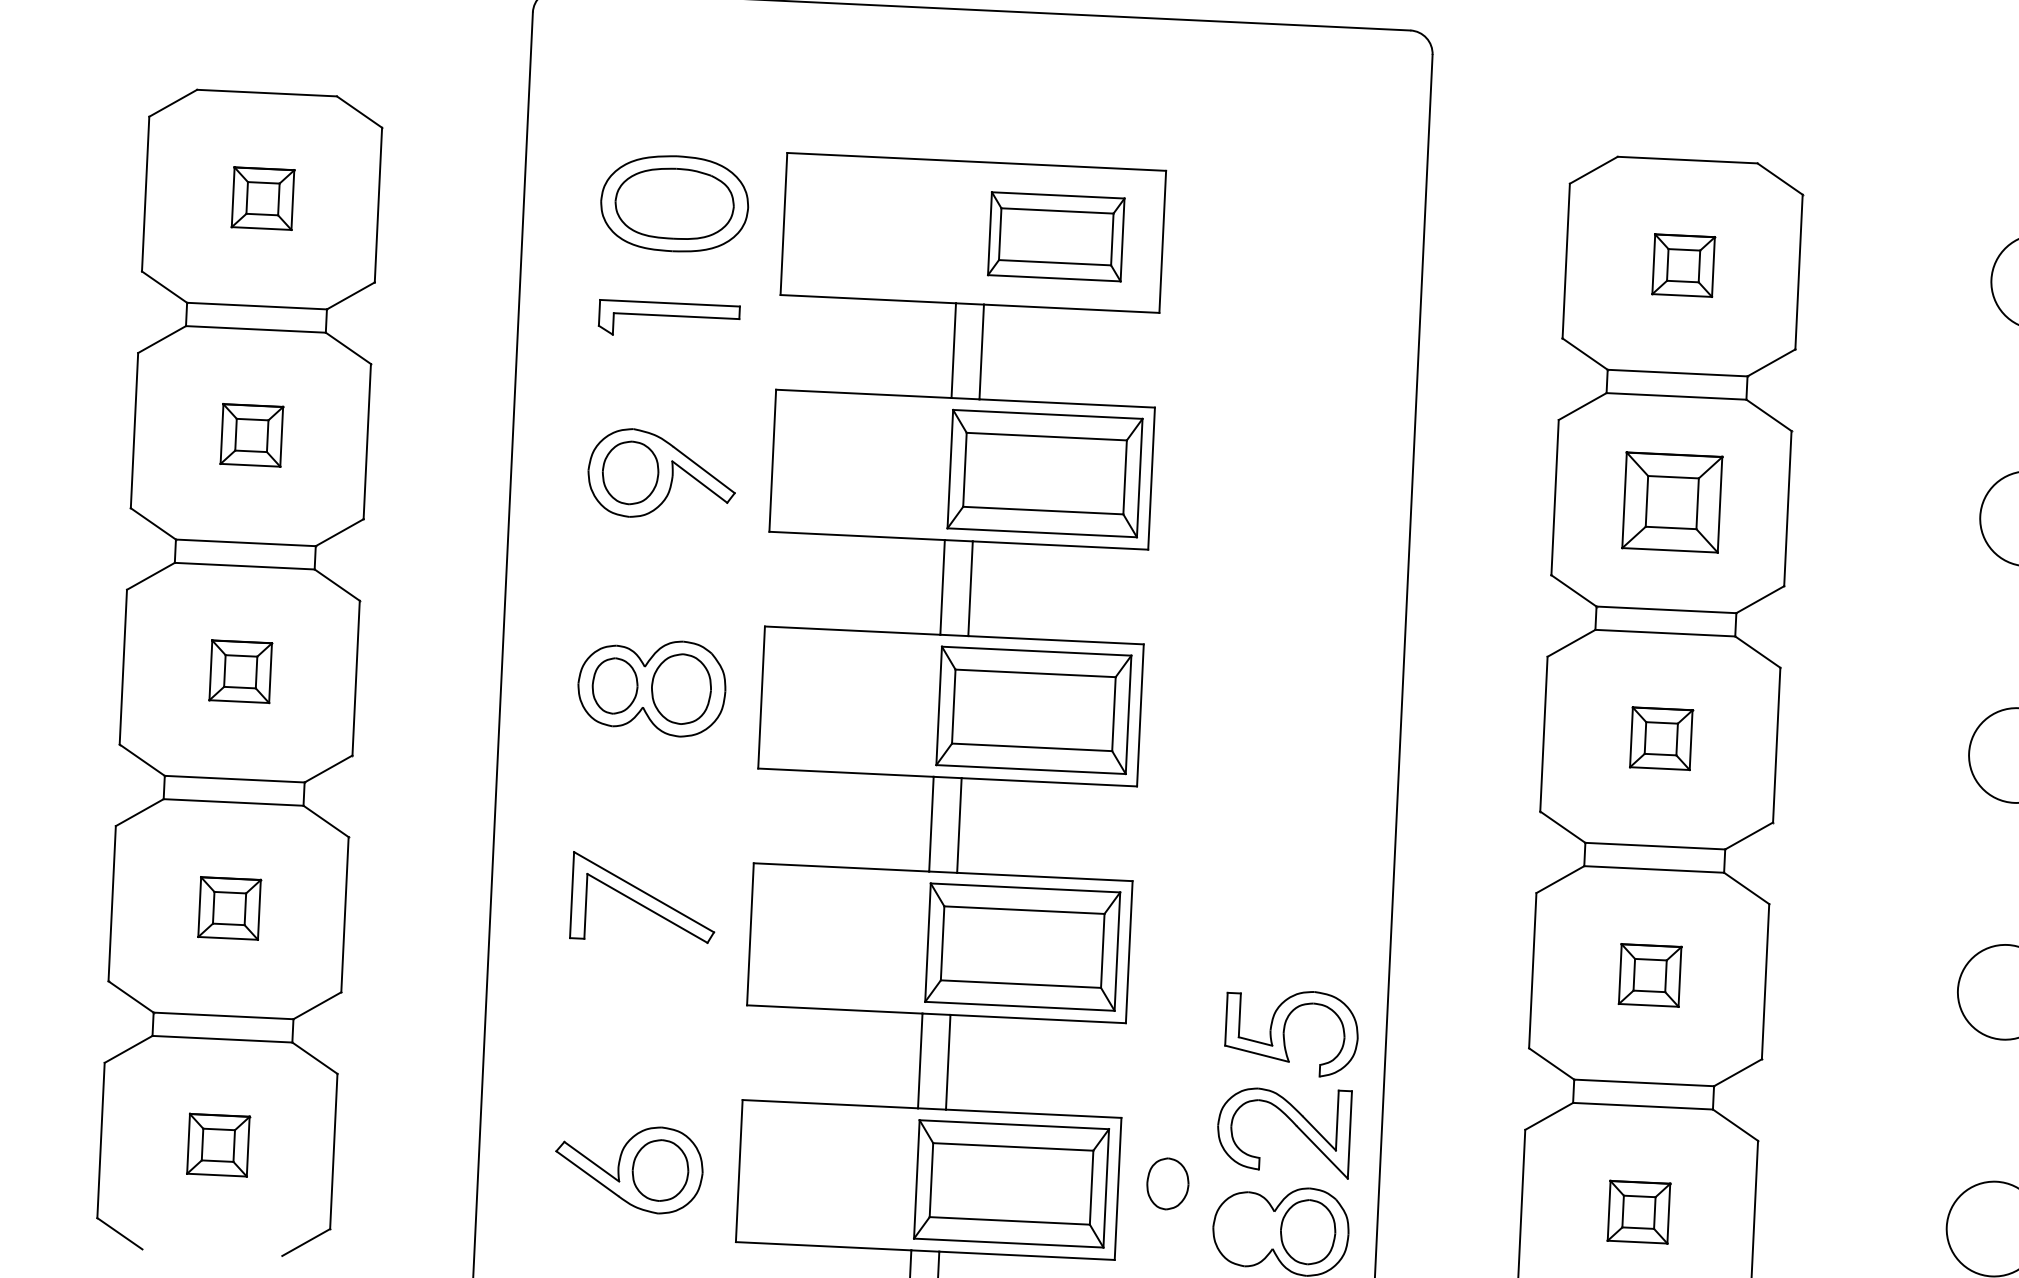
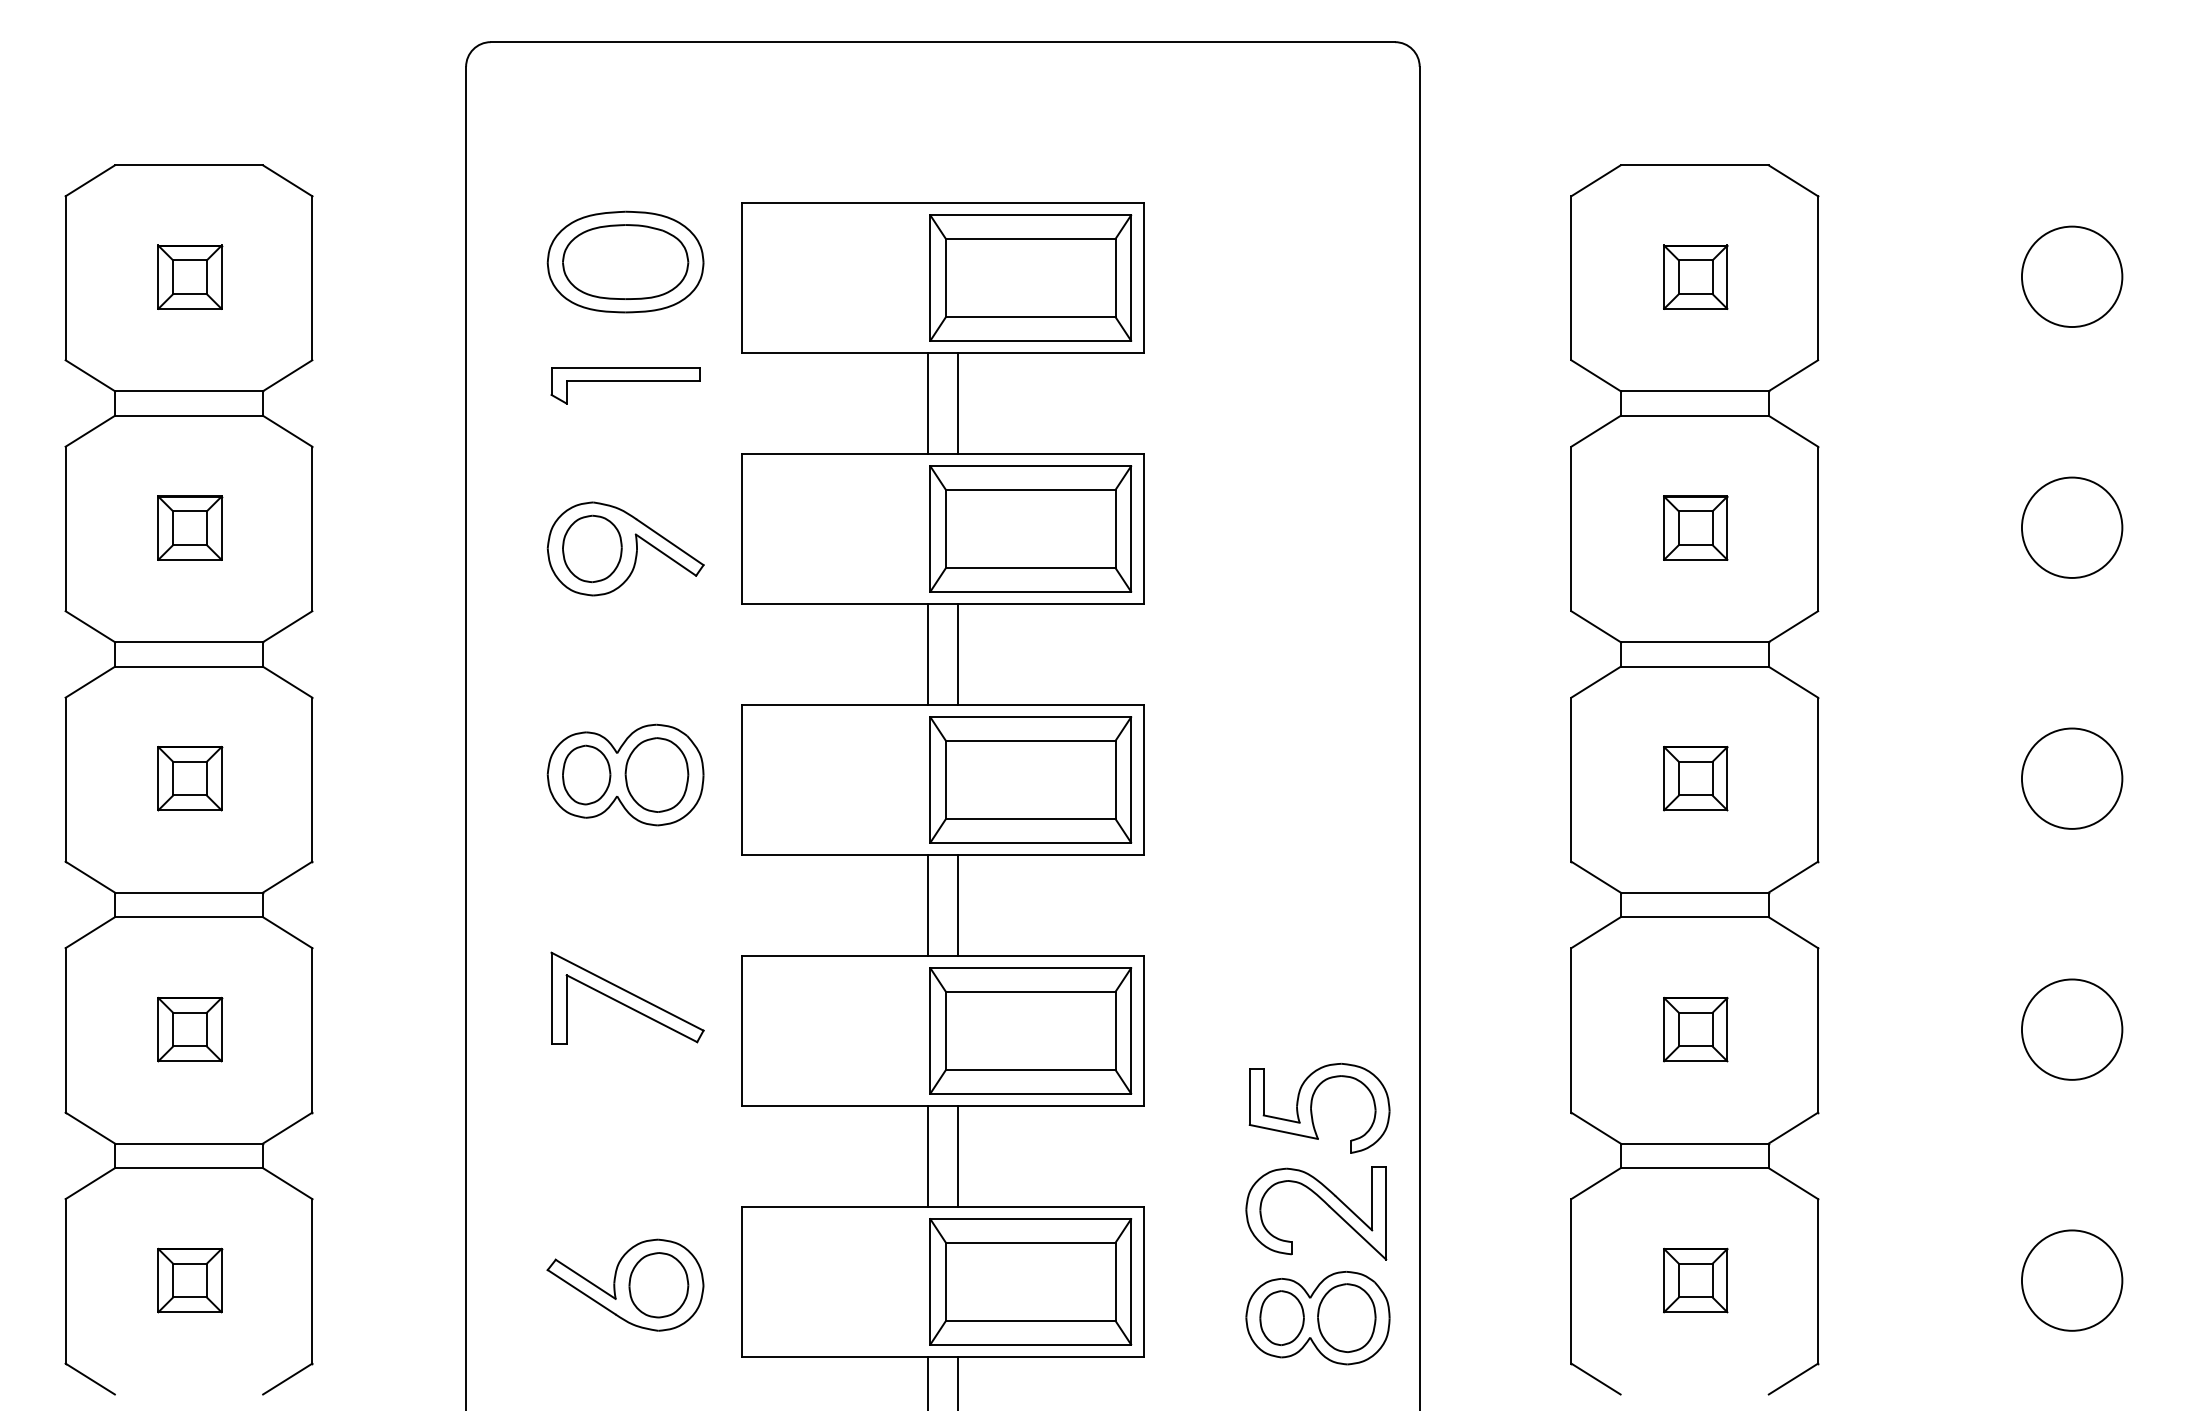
part: (1055, 236) -> (1030, 277), size x1.43
part: (1672, 501) -> (1695, 527), size x0.62
part: (1167, 1183) -> (1281, 1317), moved

